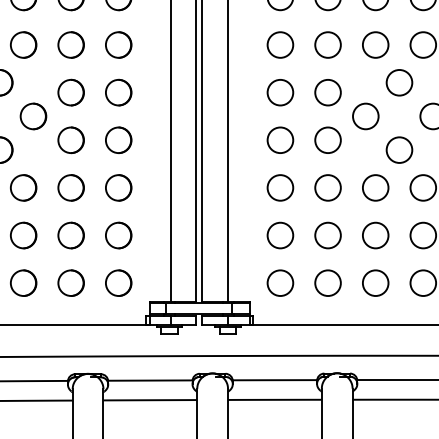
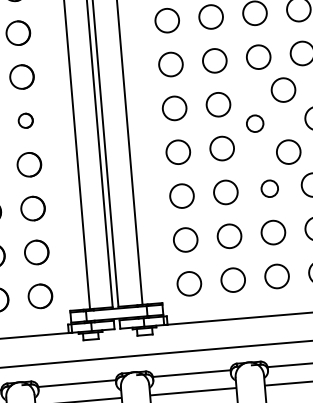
part: (118, 92) -> (25, 120), size x0.6
circle: (365, 116) -> (254, 123), size x0.7
circle: (375, 187) -> (269, 188), size x0.7

